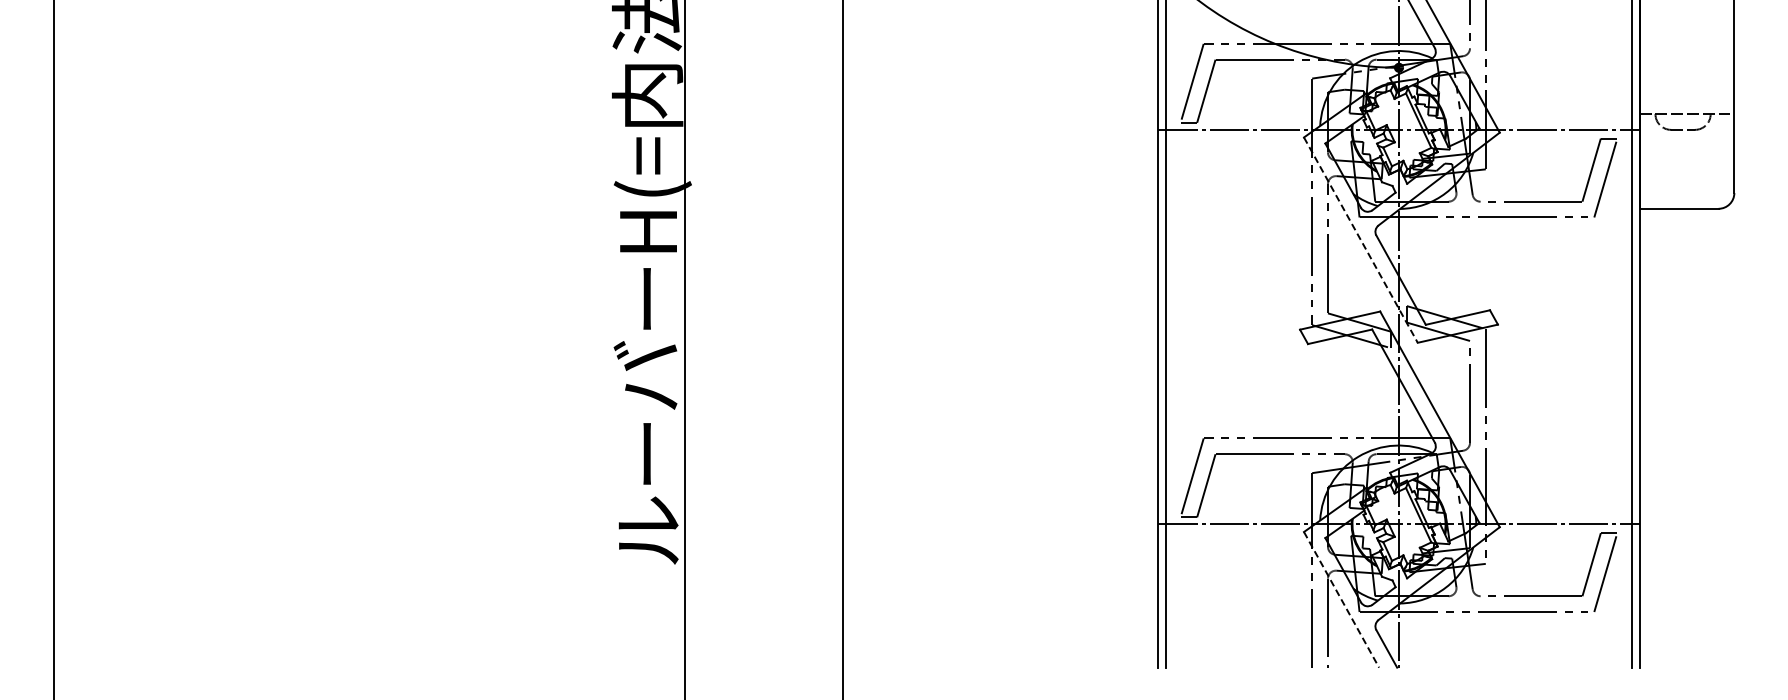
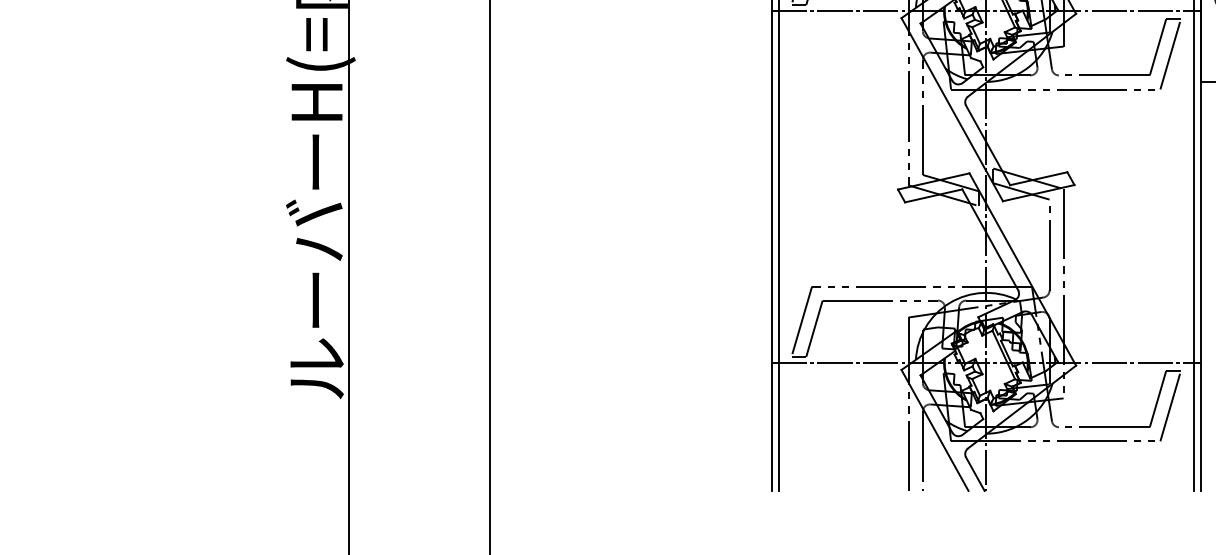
line: (1361, 240) -> (952, 110), dashed -> solid
line: (1341, 599) -> (934, 430), dashed -> solid

